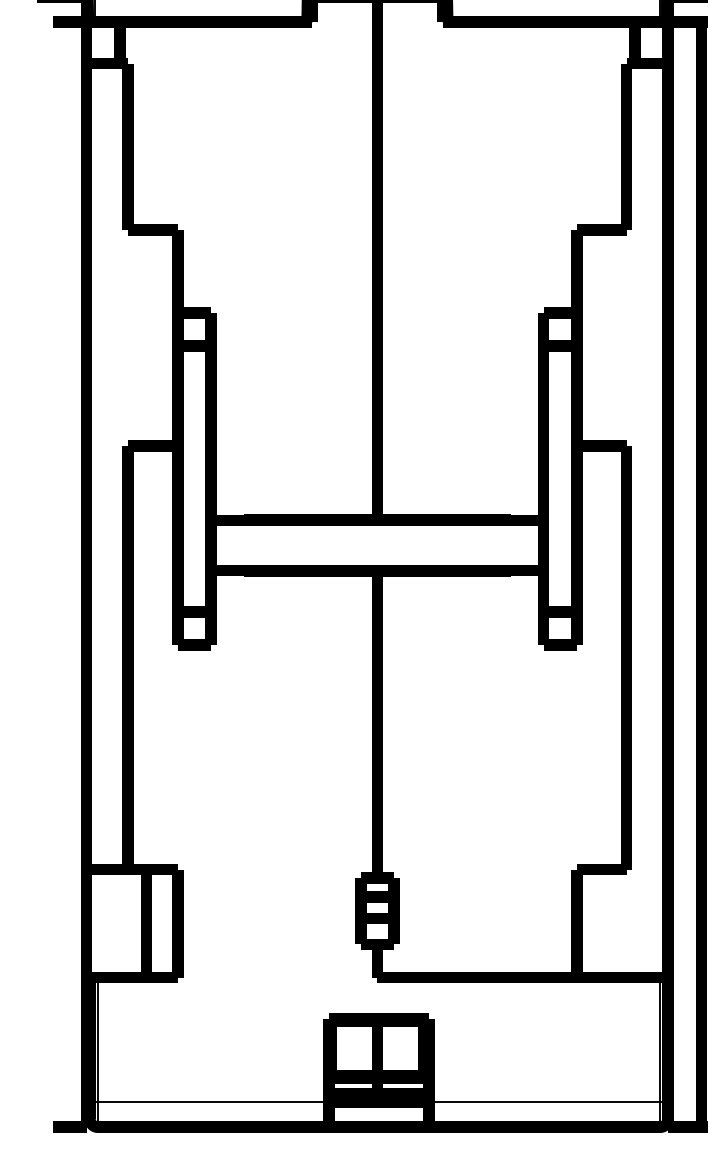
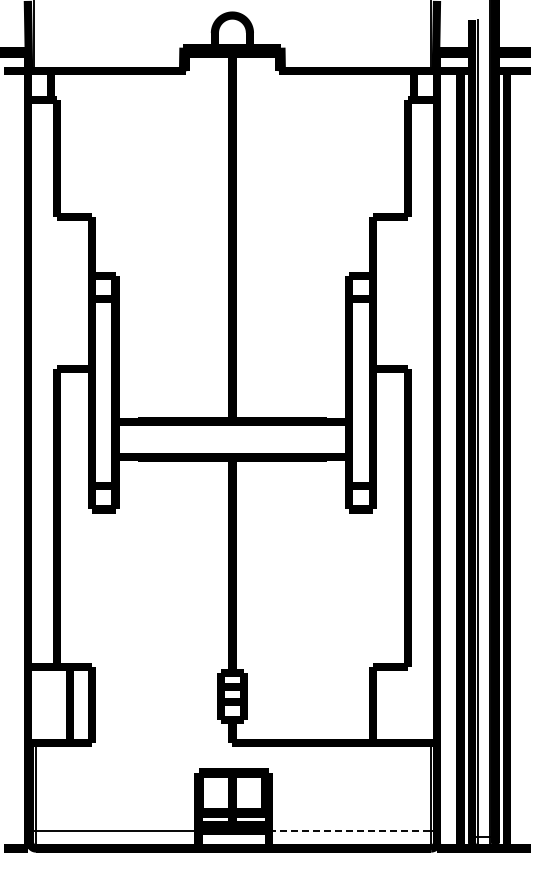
line: (545, 1103) -> (350, 831), solid -> dashed

